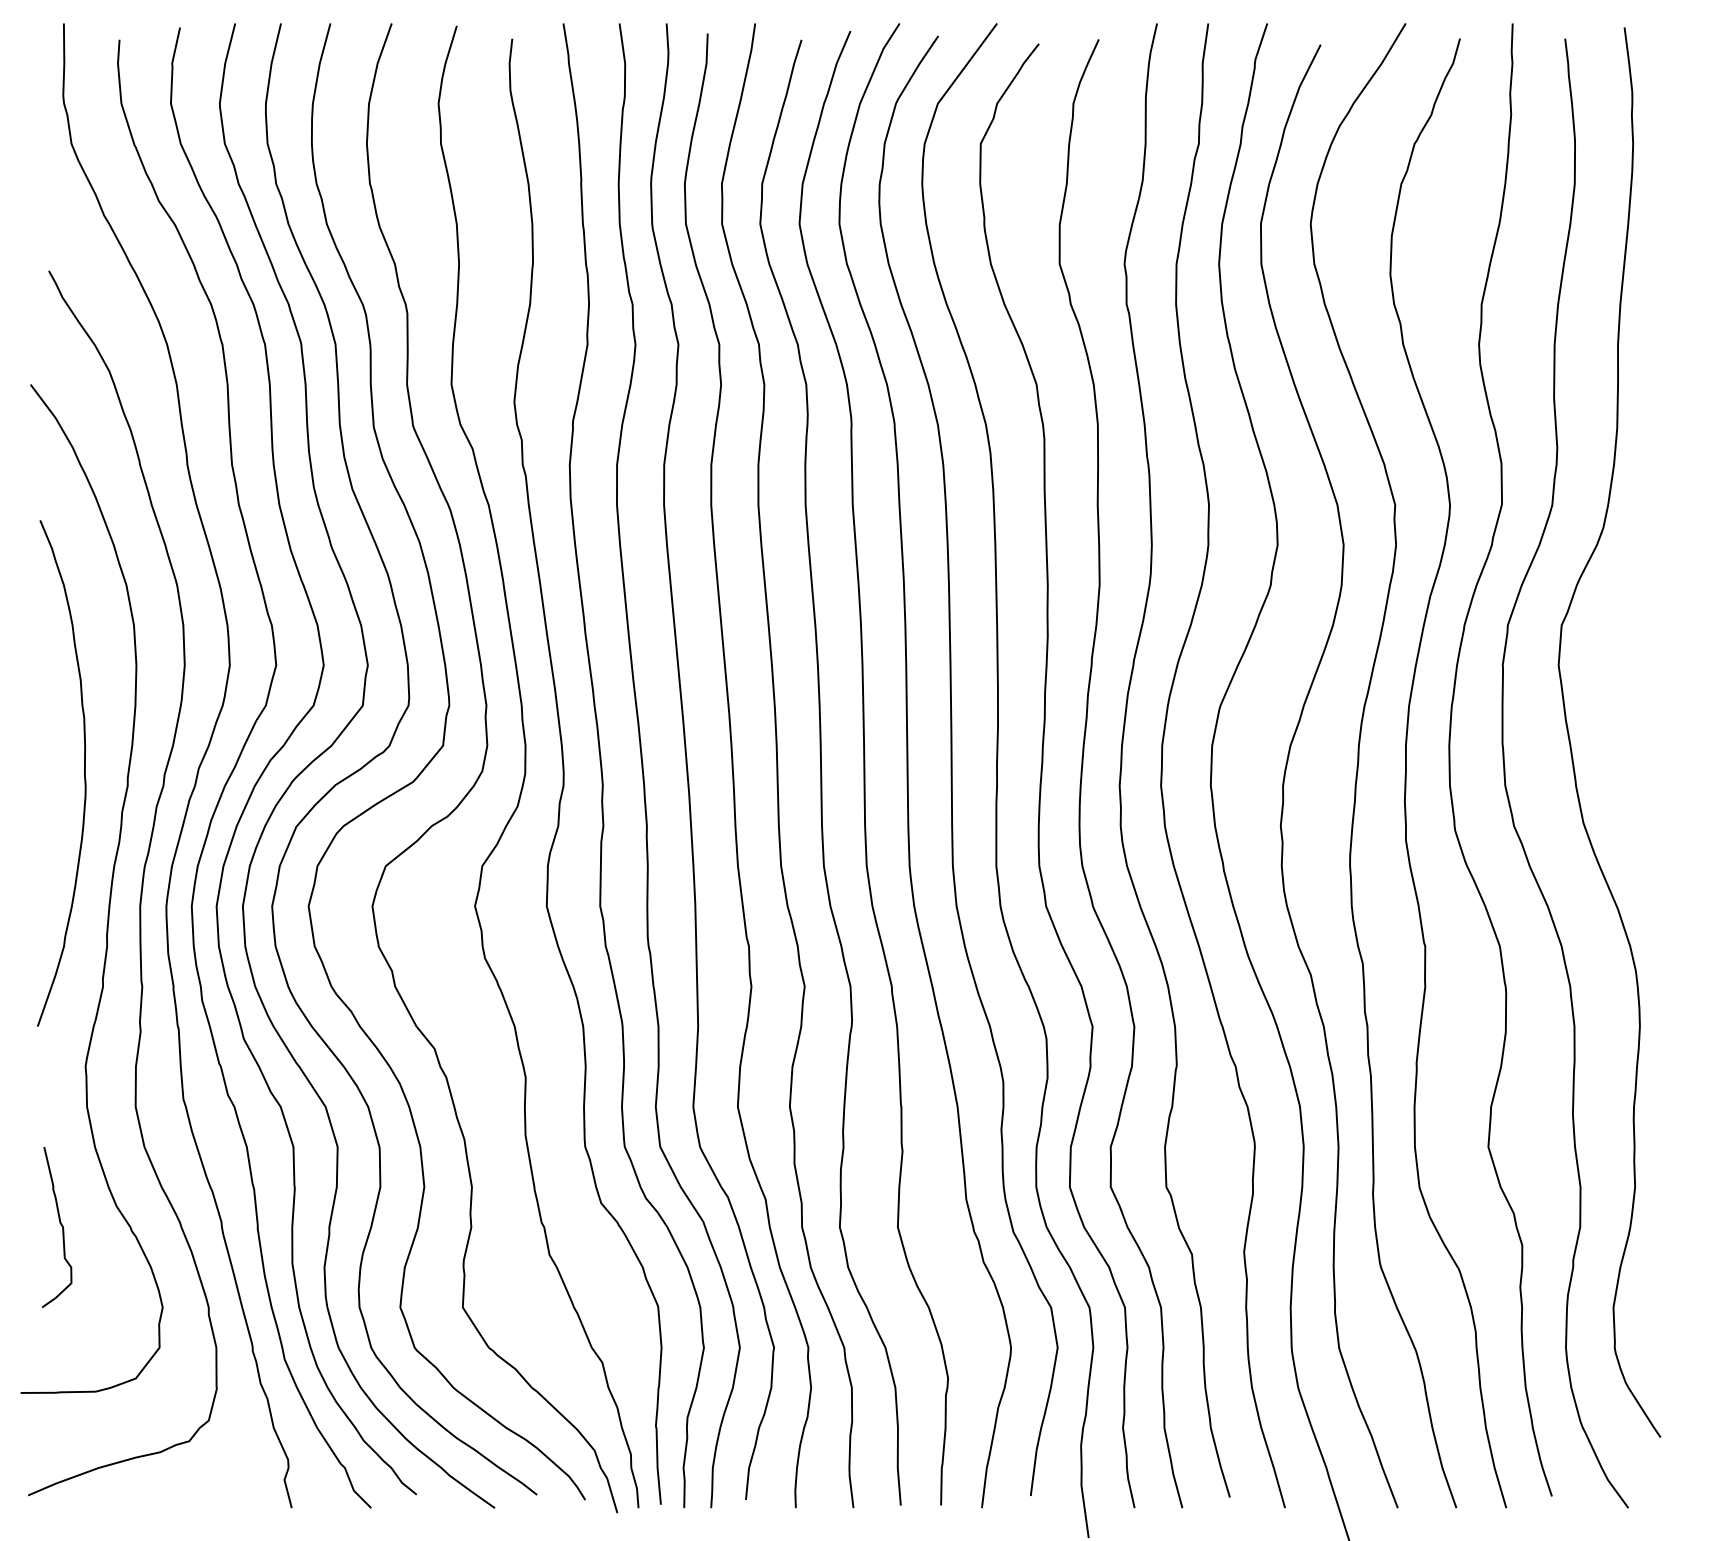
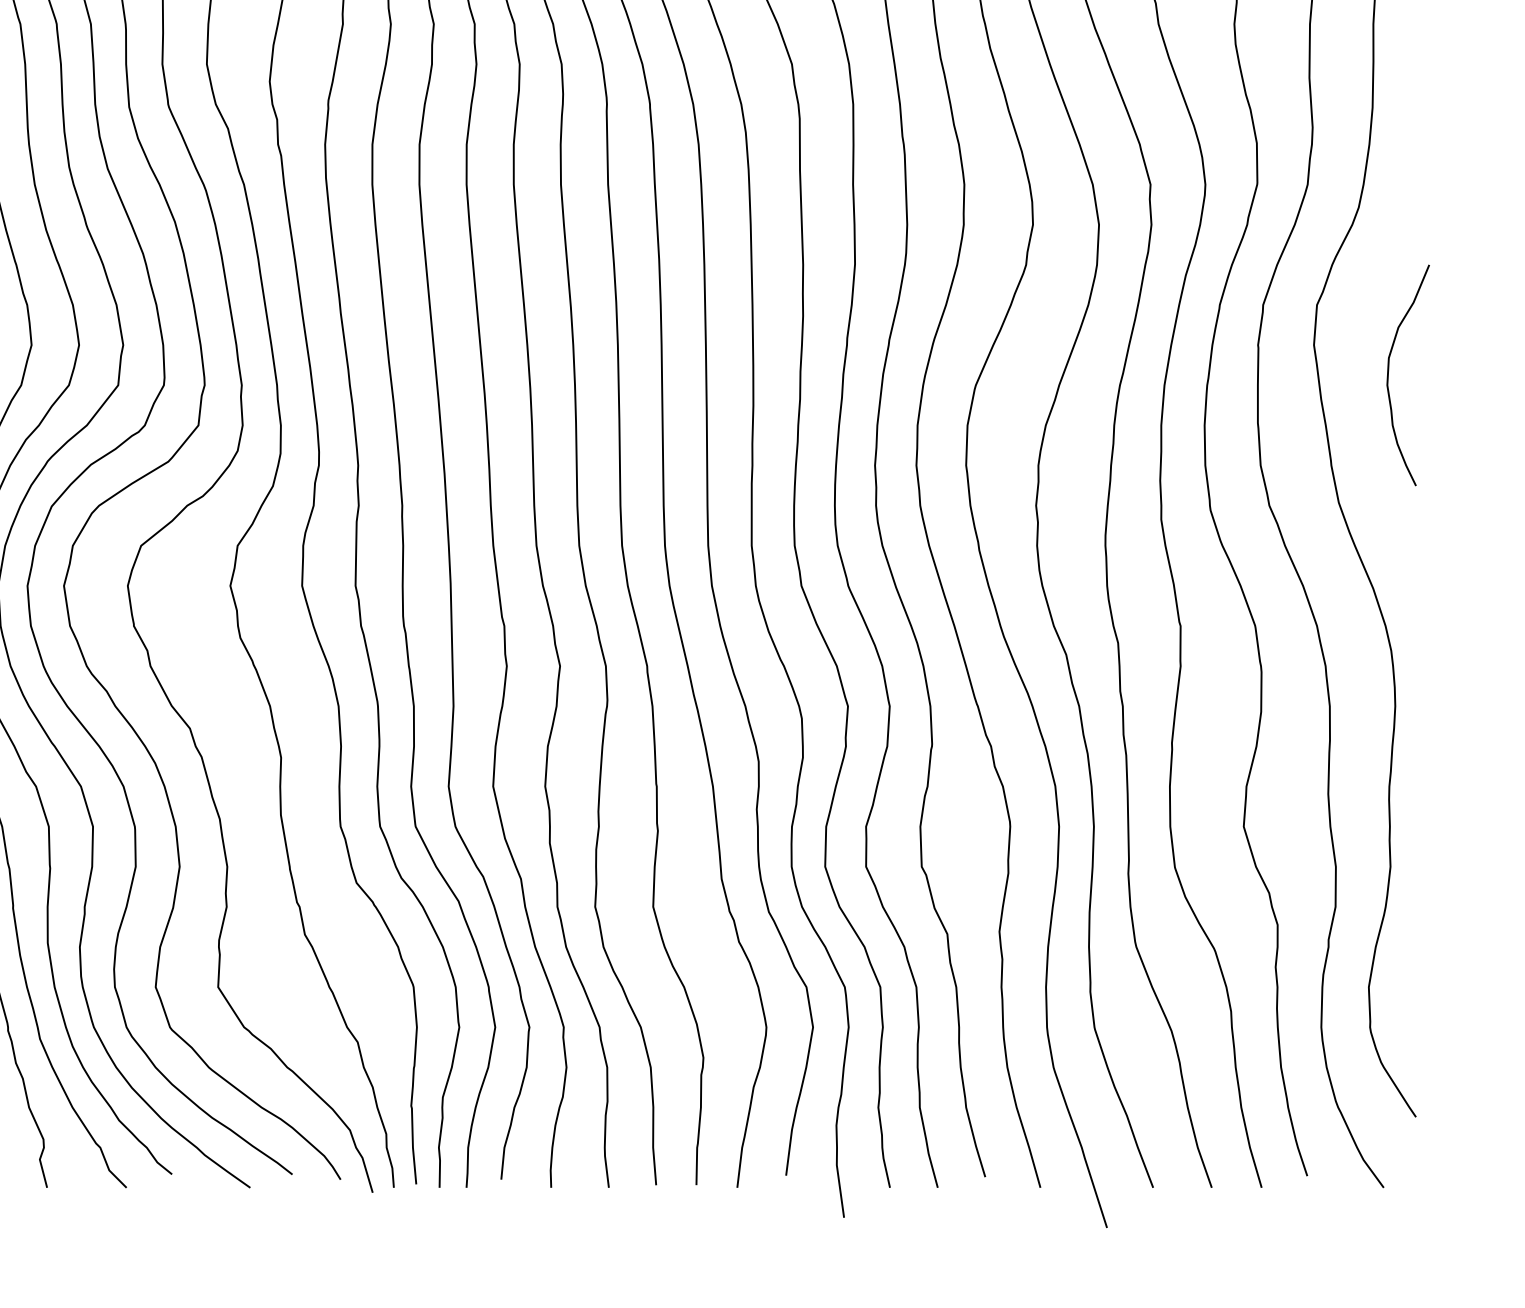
curve: (1633, 695) -> (1388, 375), added

